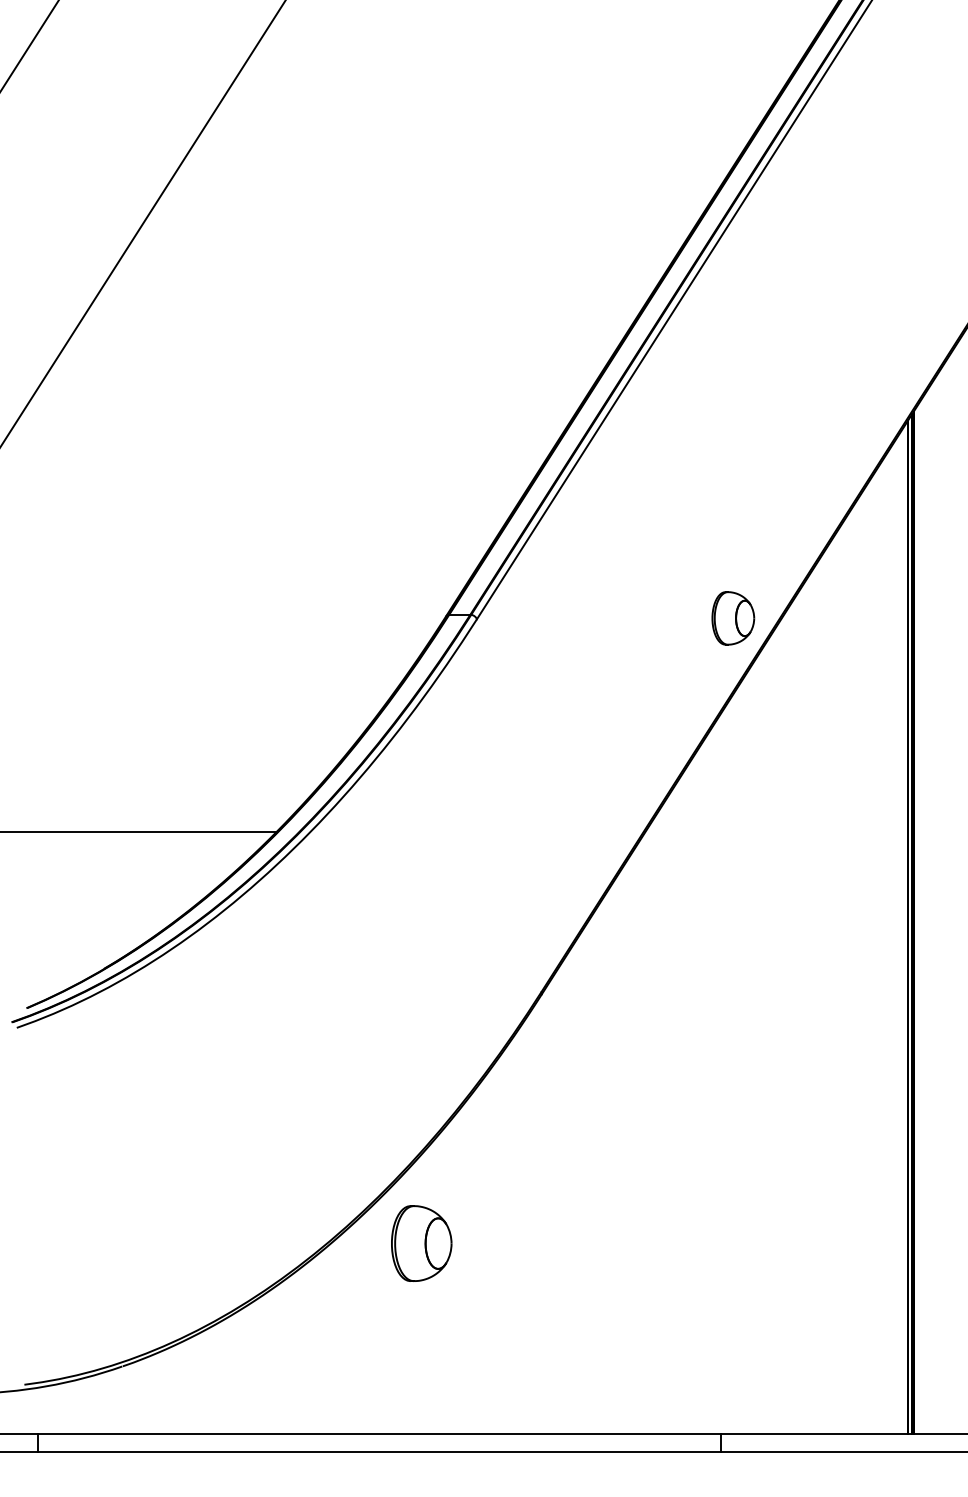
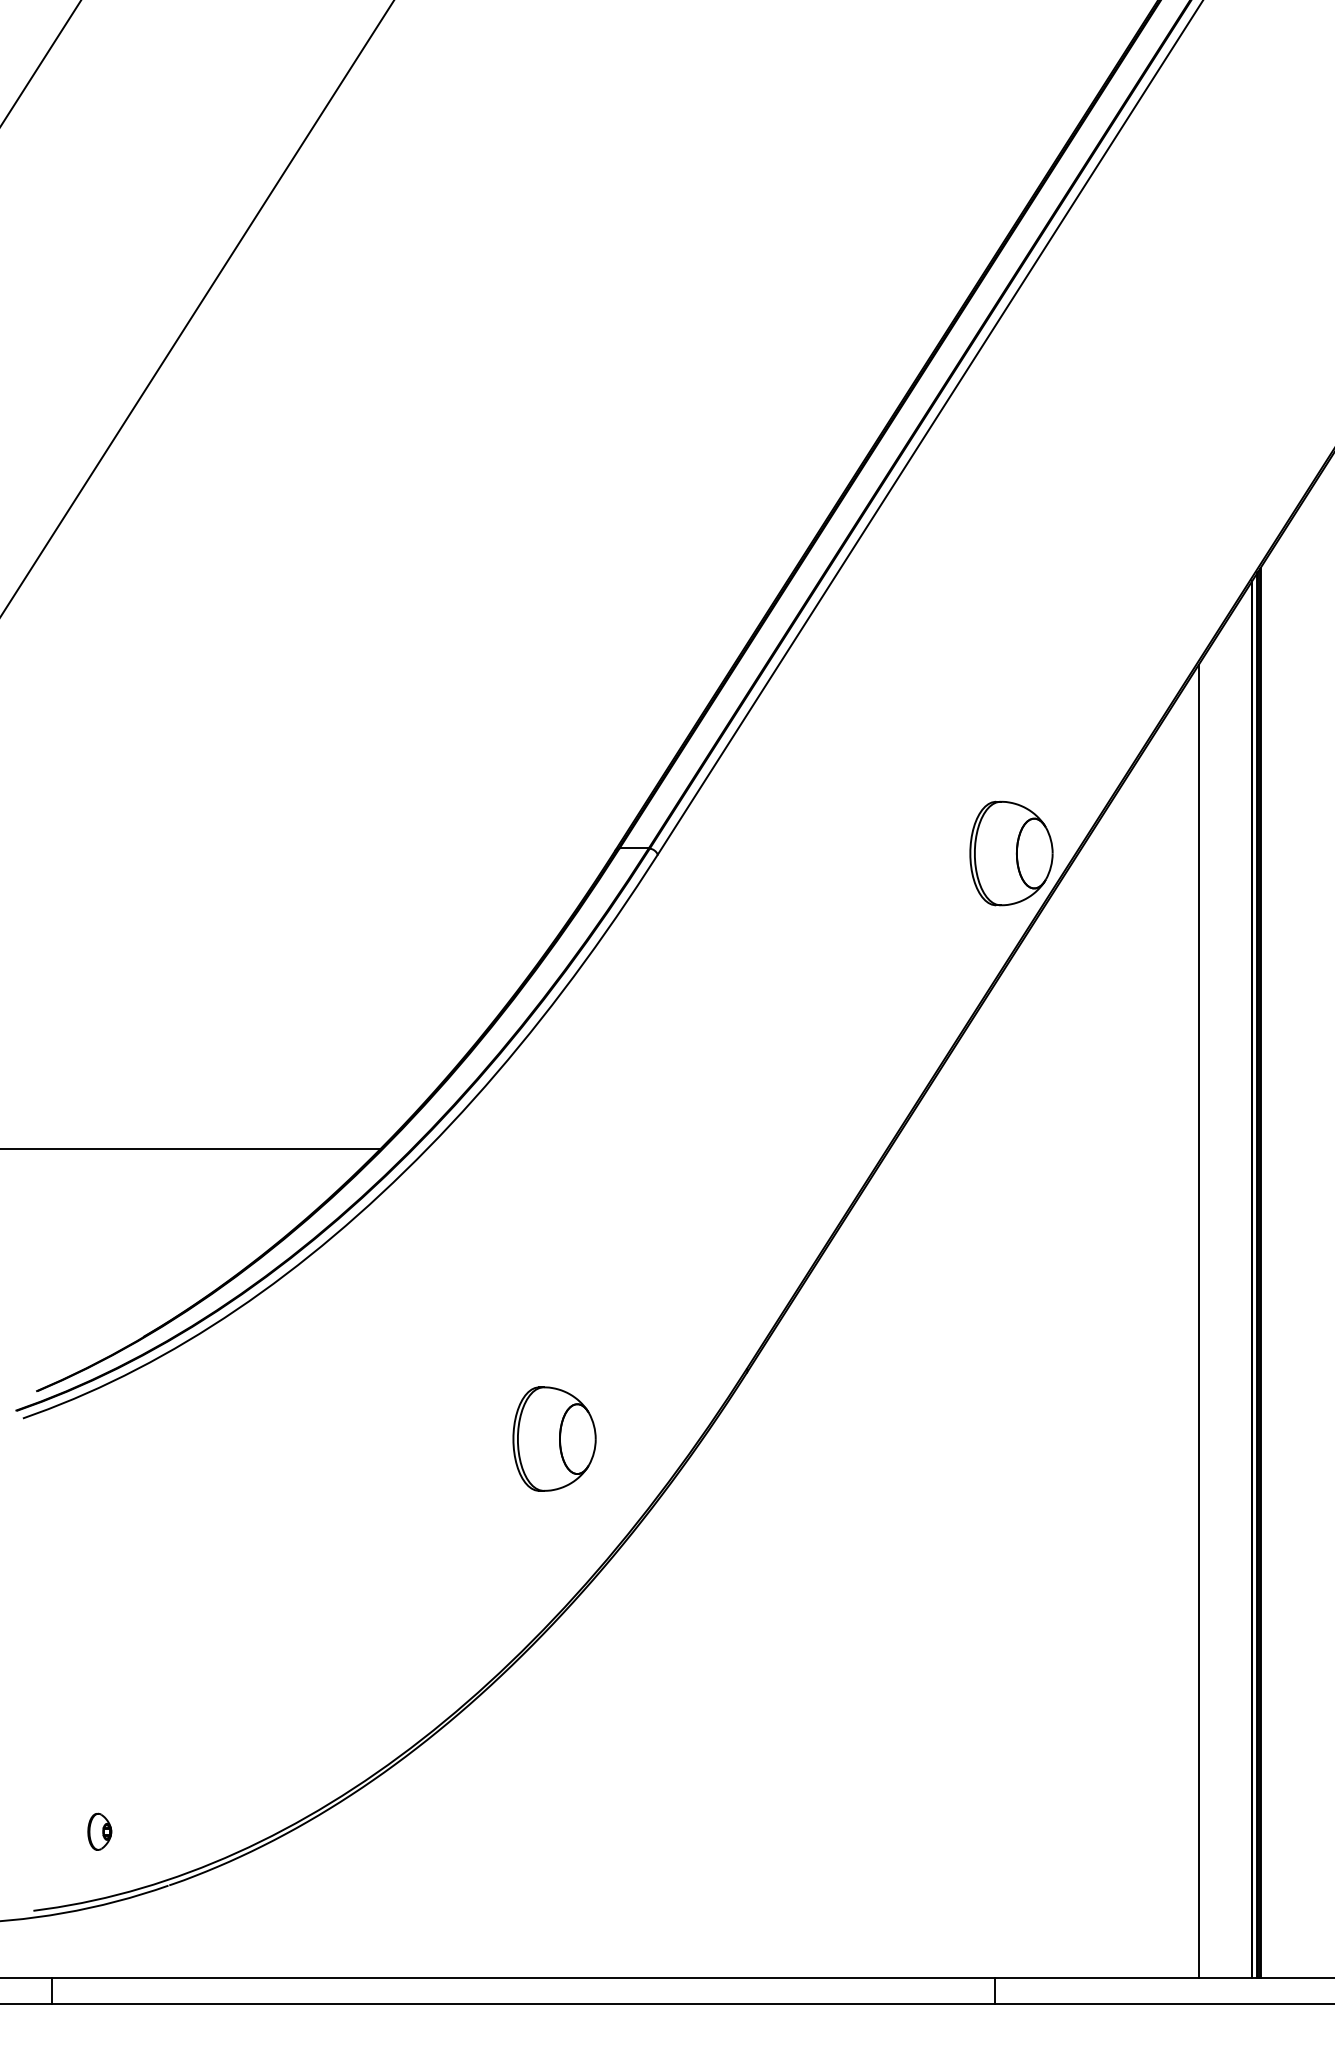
part: (733, 618) -> (1011, 853), size x1.43
line: (868, 957) -> (1198, 1321), added
part: (421, 1243) -> (554, 1438), moved
part: (72, 1327) -> (99, 1831), added

